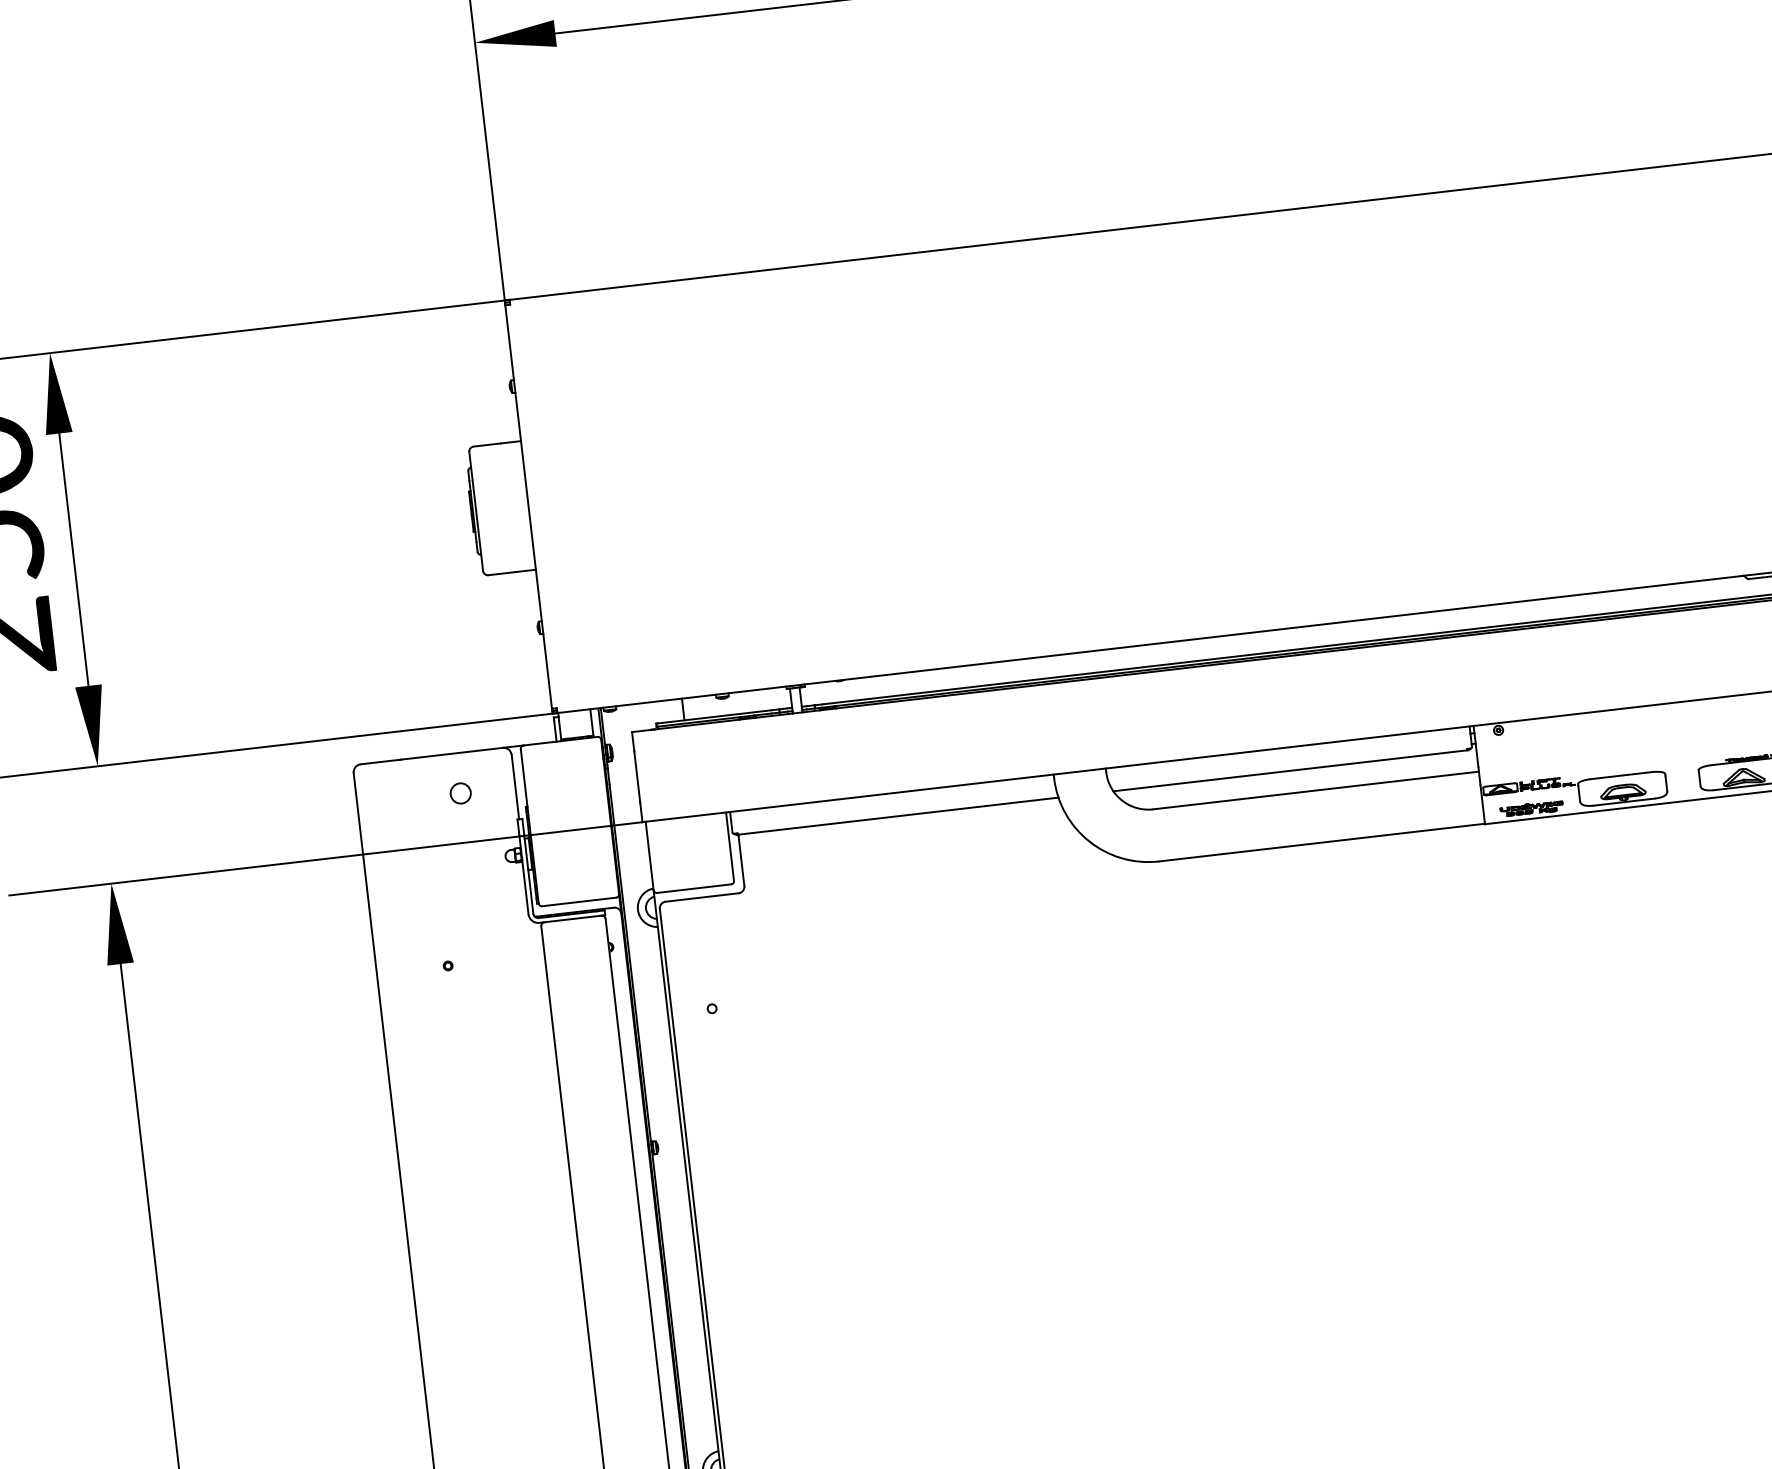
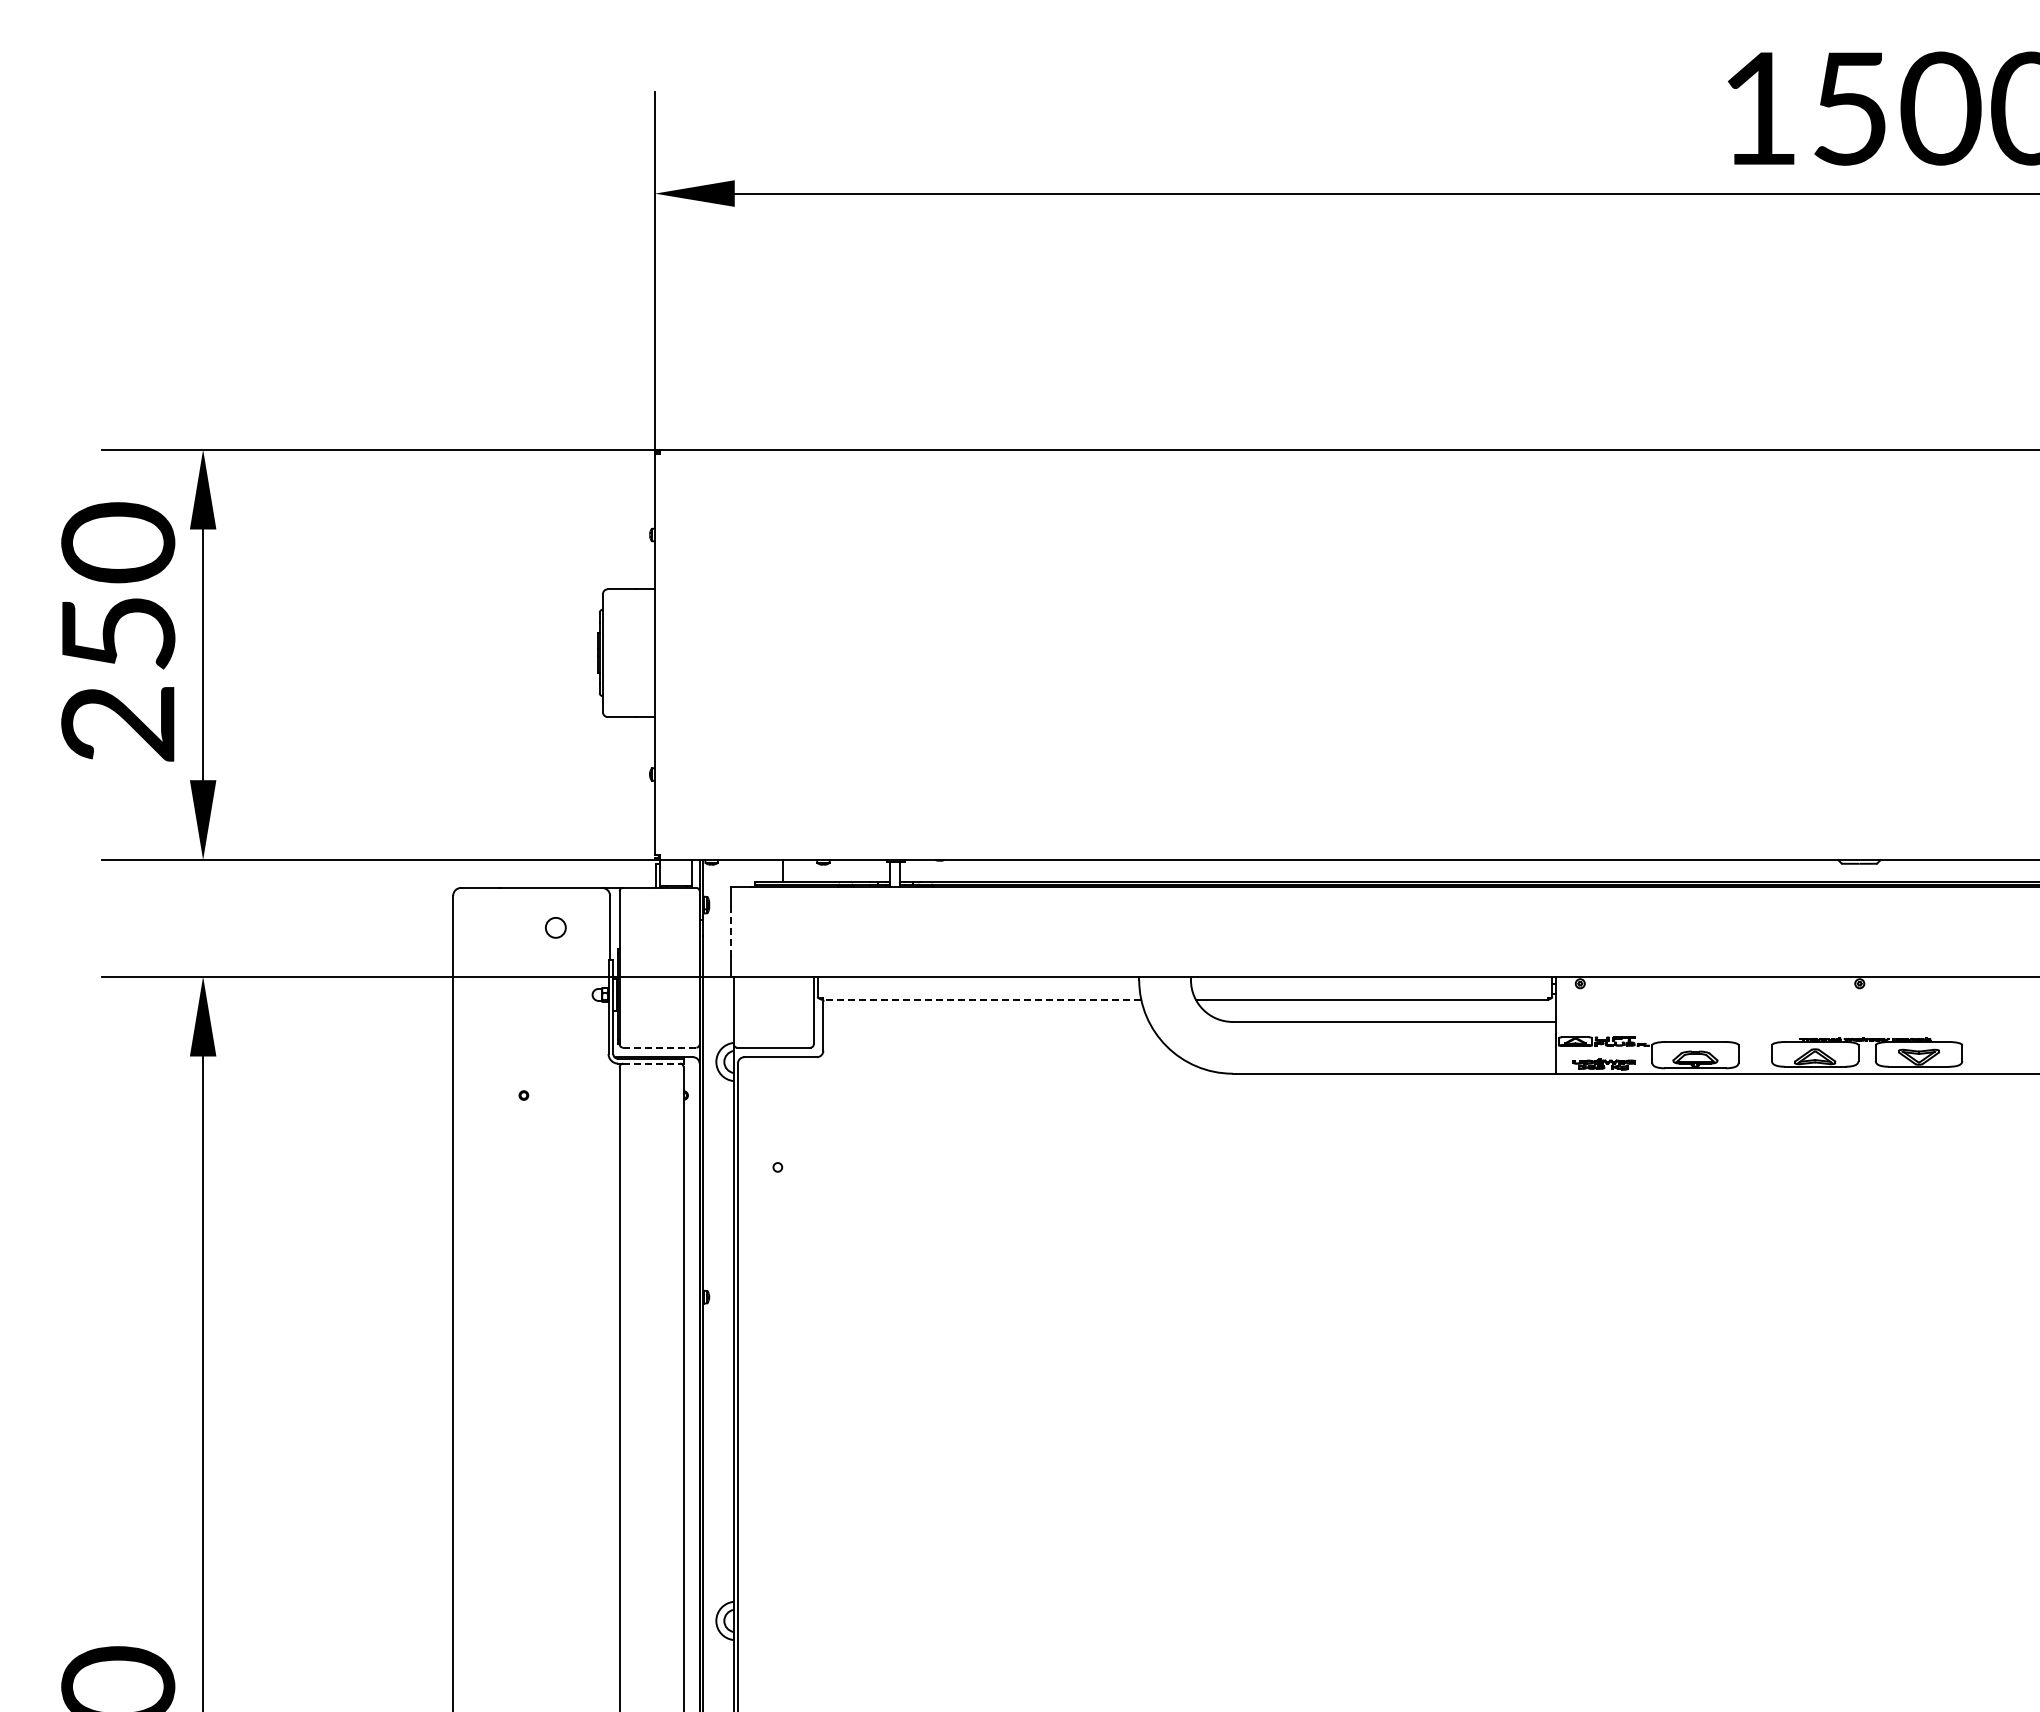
line: (637, 776) -> (730, 931), solid -> dashed
line: (897, 816) -> (981, 999), solid -> dashed
line: (579, 901) -> (659, 1047), solid -> dashed
line: (573, 918) -> (652, 1063), solid -> dashed

